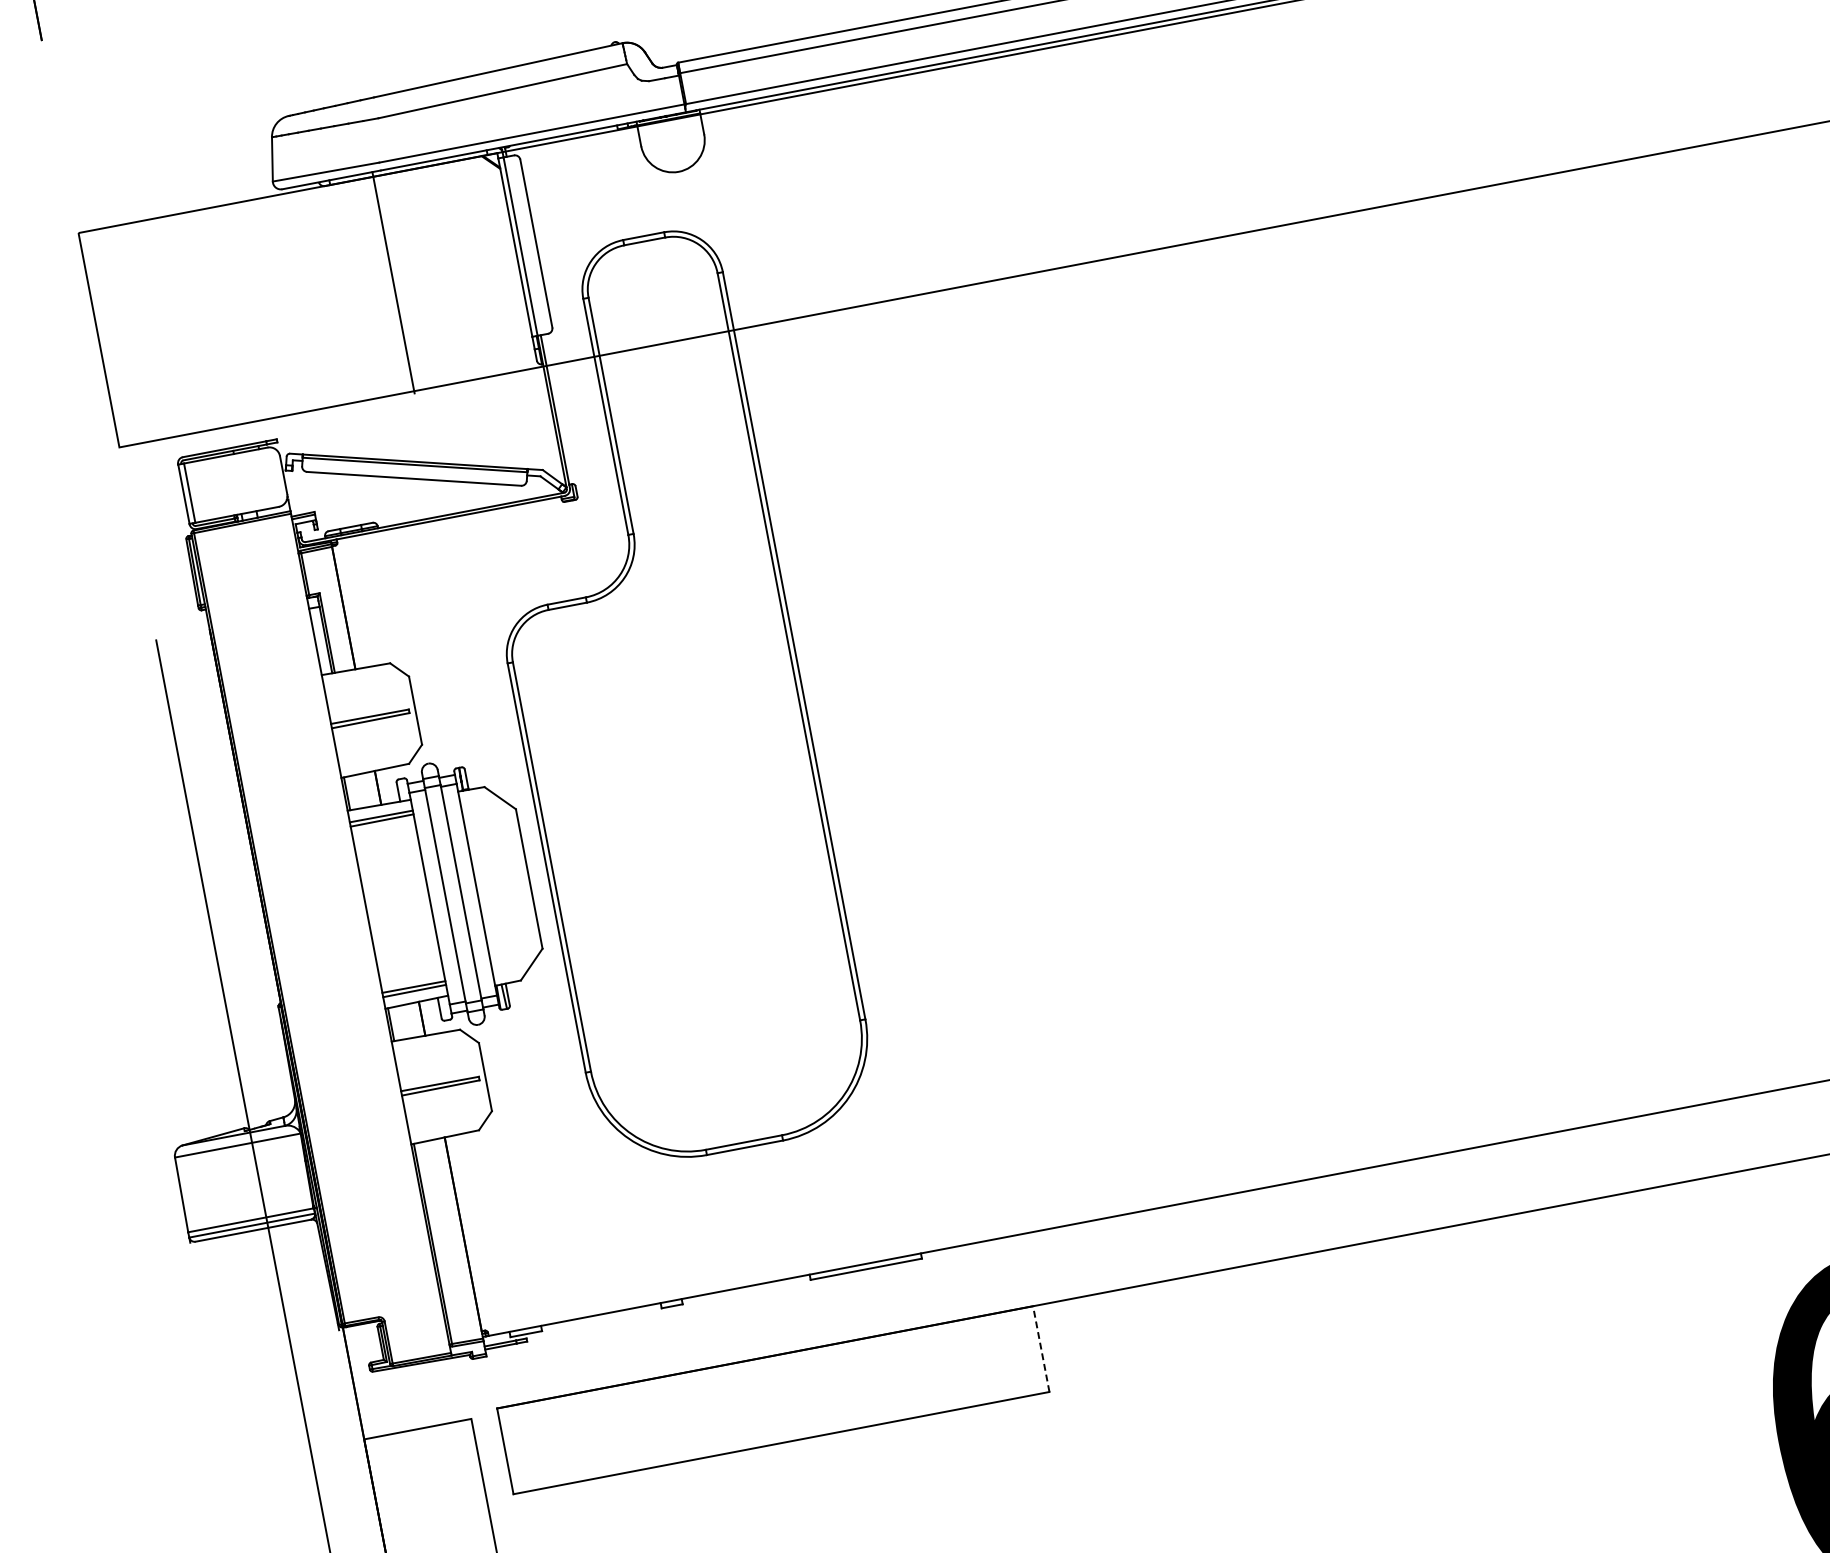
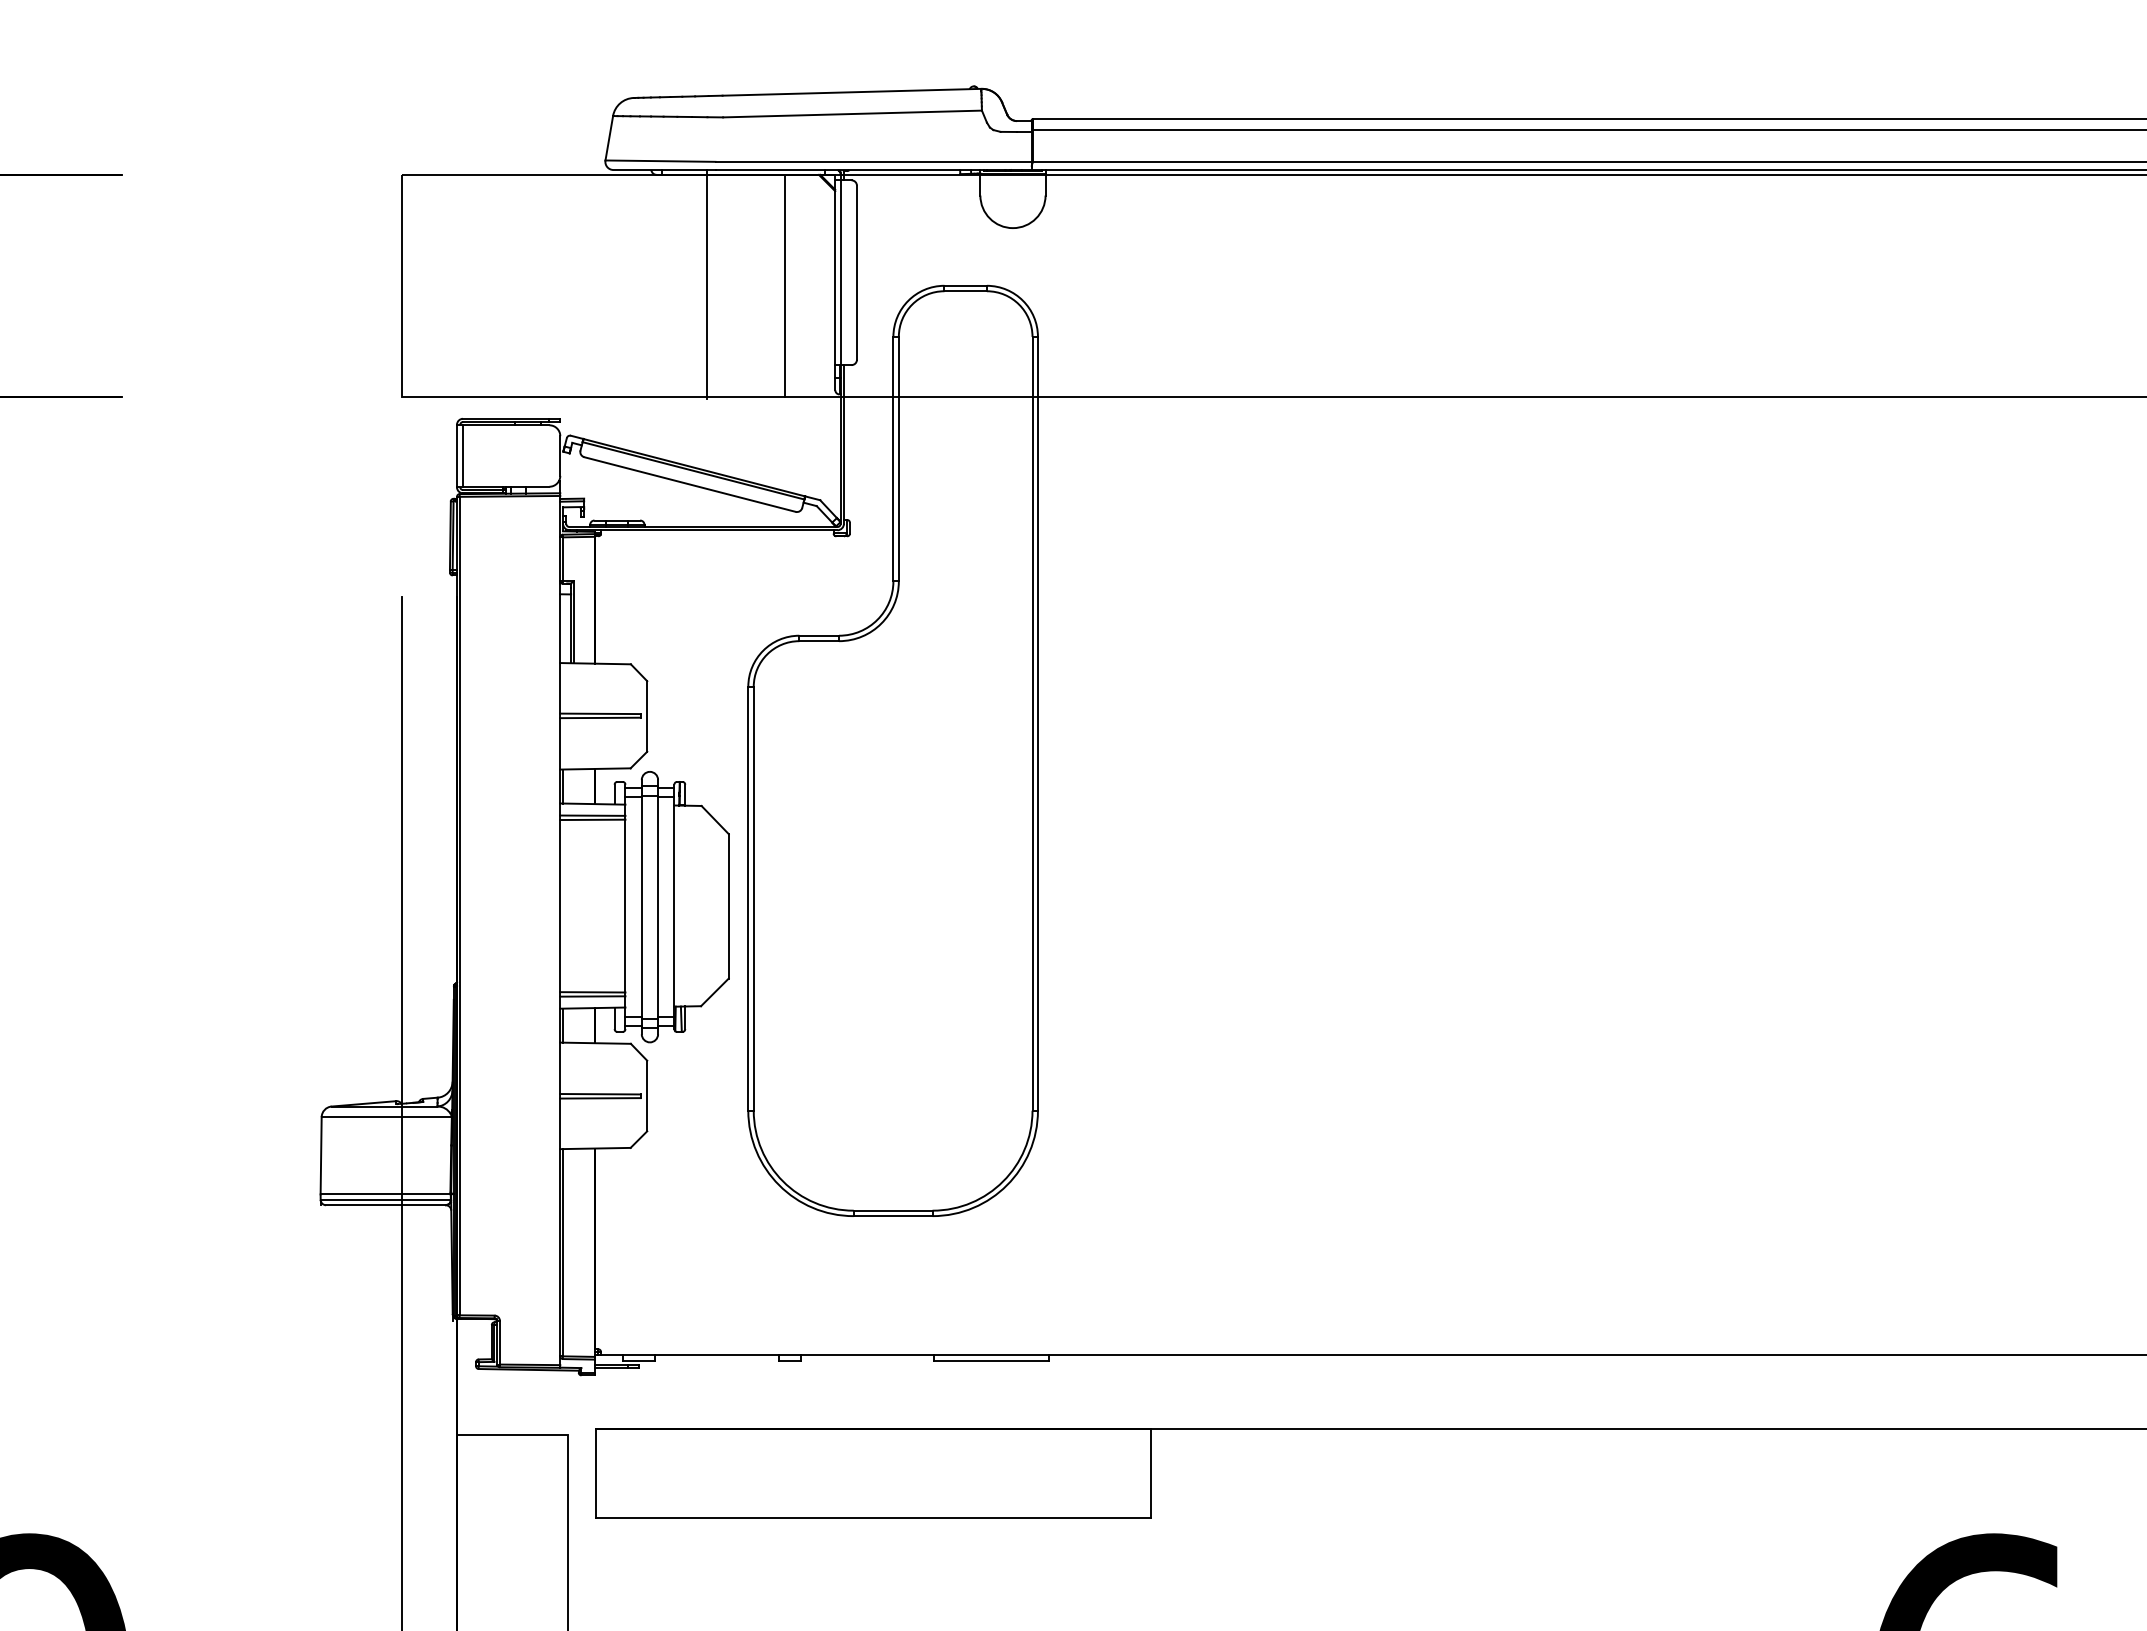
line: (468, 269) -> (784, 285), added
line: (1040, 1348) -> (1150, 1473), dashed -> solid

